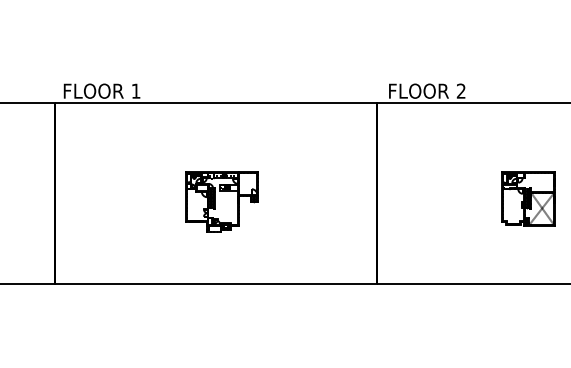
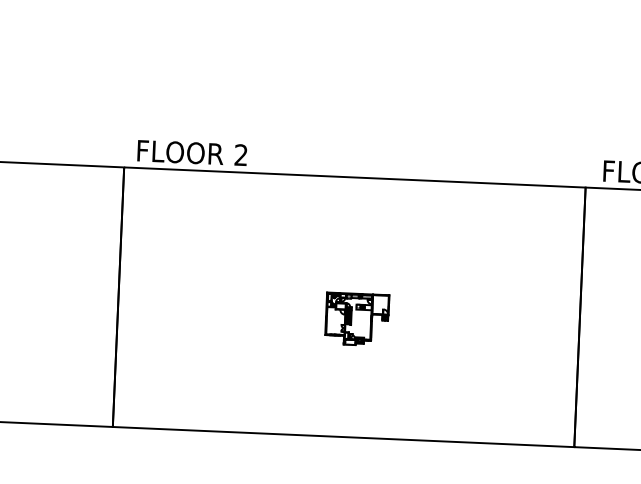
text: (135, 90) -> (240, 154), 1 -> 2
part: (221, 201) -> (356, 318), size x0.6

